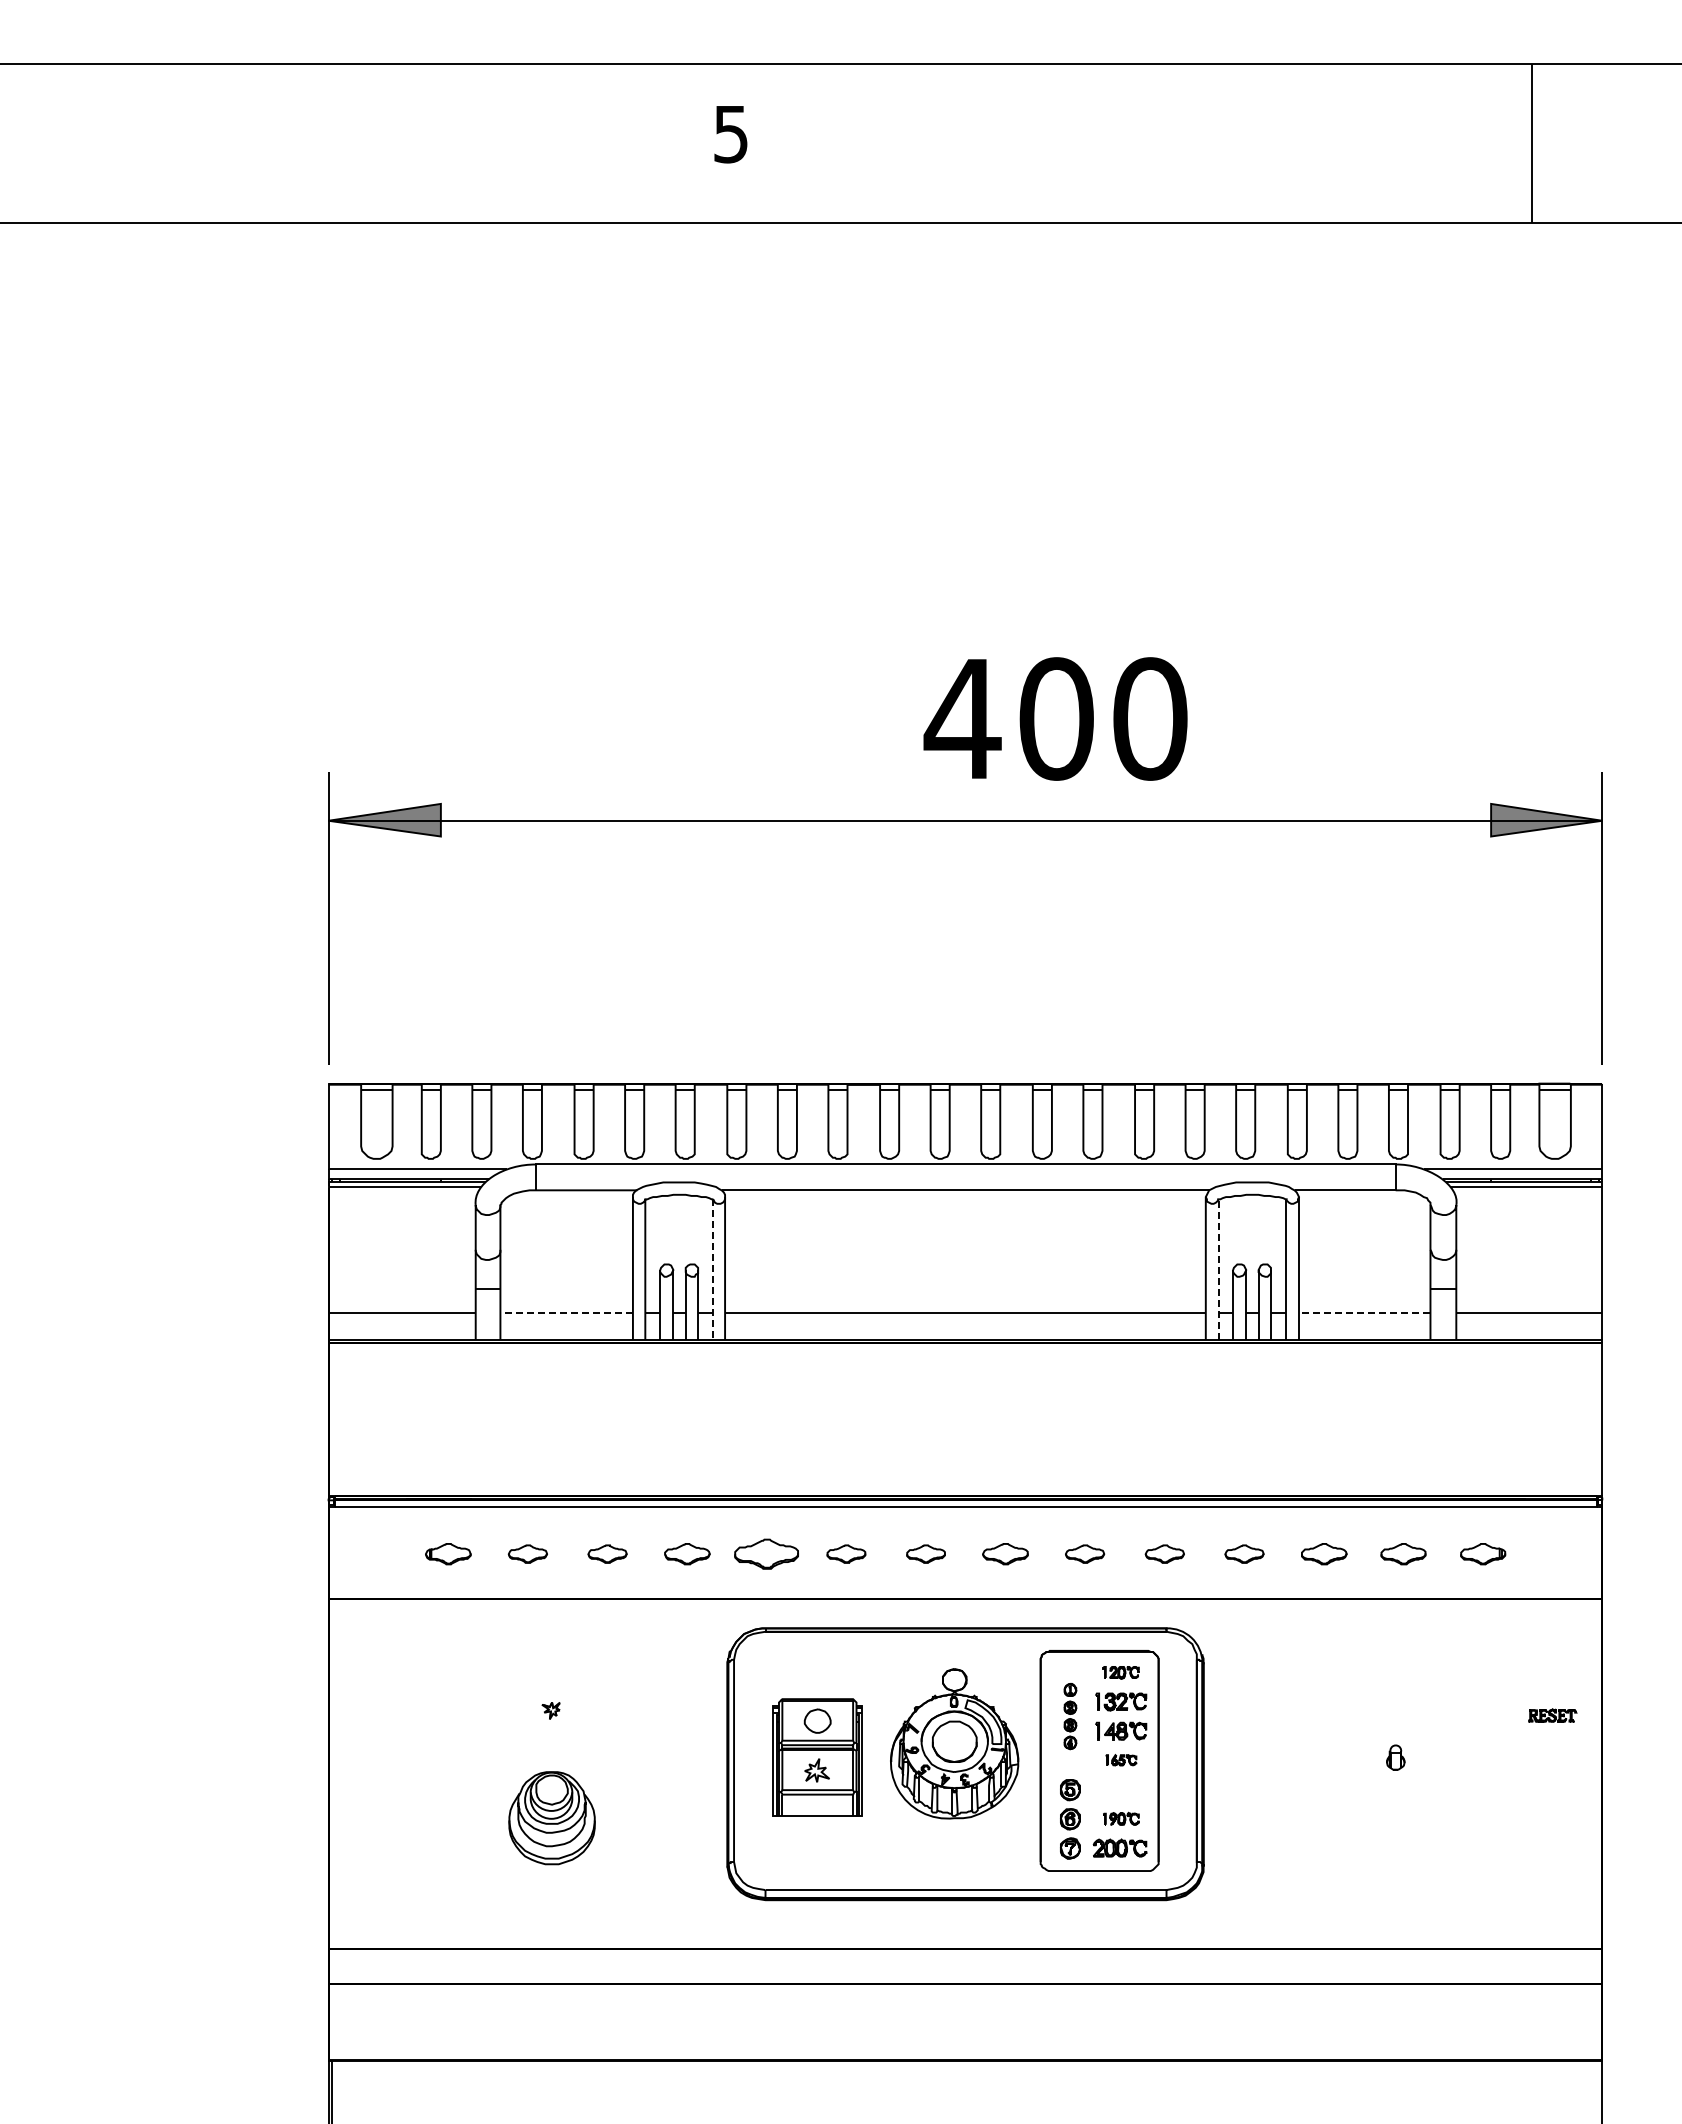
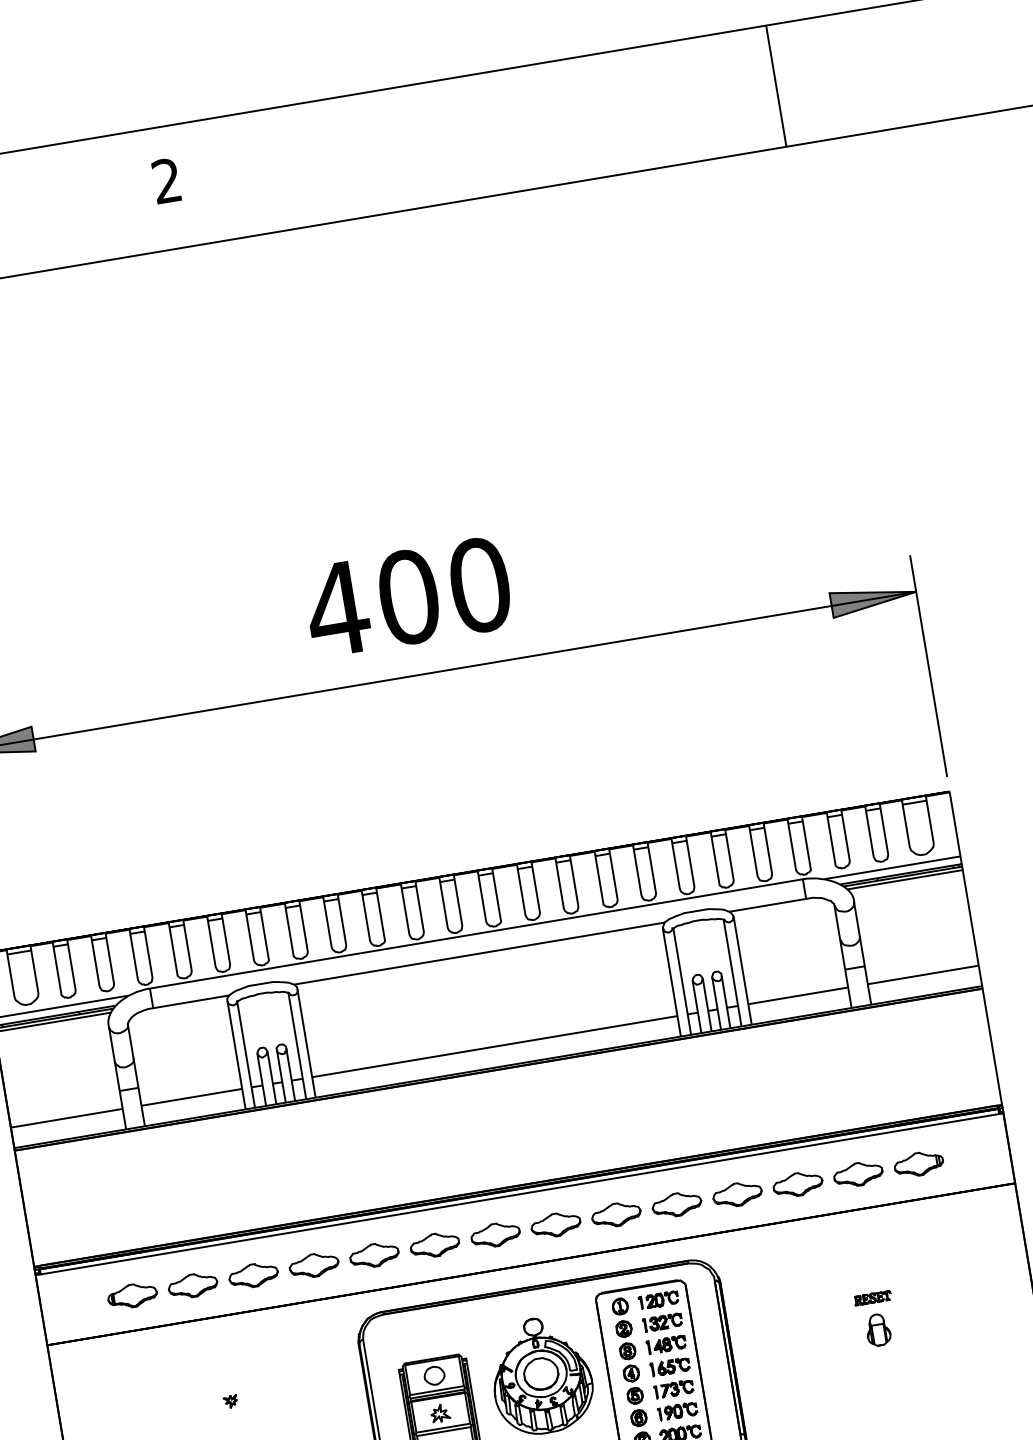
text: (730, 134) -> (166, 181), 5 -> 2
text: (1055, 718) -> (407, 597), moved
line: (1219, 1269) -> (682, 981), dashed -> solid
line: (712, 1270) -> (297, 1046), dashed -> solid
line: (566, 1312) -> (191, 1097), dashed -> solid
line: (1364, 1312) -> (798, 995), dashed -> solid
part: (448, 1553) -> (132, 1295), size x1.43
part: (527, 1553) -> (192, 1285), size x1.67
part: (607, 1553) -> (253, 1275), size x1.67
part: (687, 1553) -> (314, 1264), size x1.43
part: (846, 1553) -> (435, 1244), size x1.67
part: (925, 1553) -> (495, 1234), size x1.67
part: (1005, 1553) -> (555, 1224), size x1.43
part: (1084, 1553) -> (615, 1214), size x1.67
part: (1164, 1553) -> (676, 1204), size x1.67
part: (1244, 1553) -> (737, 1194), size x1.67
part: (1324, 1553) -> (798, 1183), size x1.43
part: (1403, 1553) -> (858, 1173), size x1.43
part: (1482, 1553) -> (918, 1163), size x1.43
part: (1121, 1672) -> (659, 1300), size x1.43
part: (1552, 1715) -> (872, 1297), moved
part: (1070, 1716) -> (625, 1340), size x1.67
part: (1395, 1757) -> (878, 1329), size x1.67
part: (1121, 1759) -> (670, 1366), size x1.67
part: (1121, 1789) -> (674, 1389), added
part: (1121, 1818) -> (677, 1411), size x1.43

